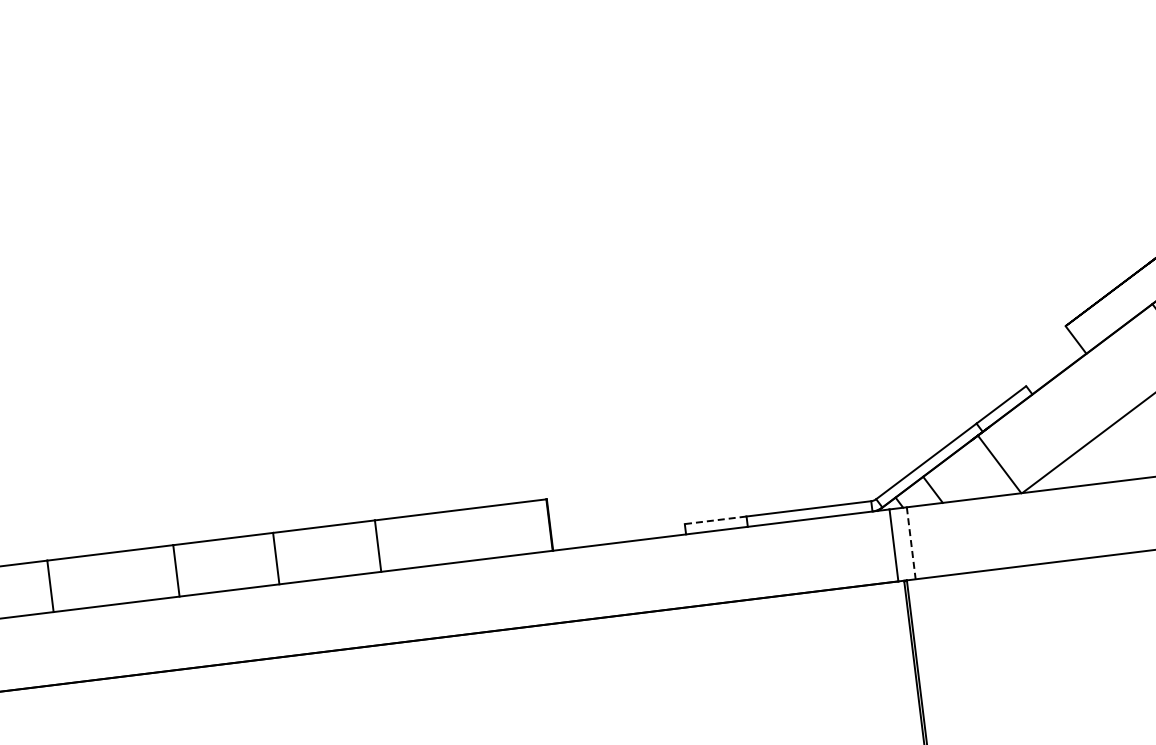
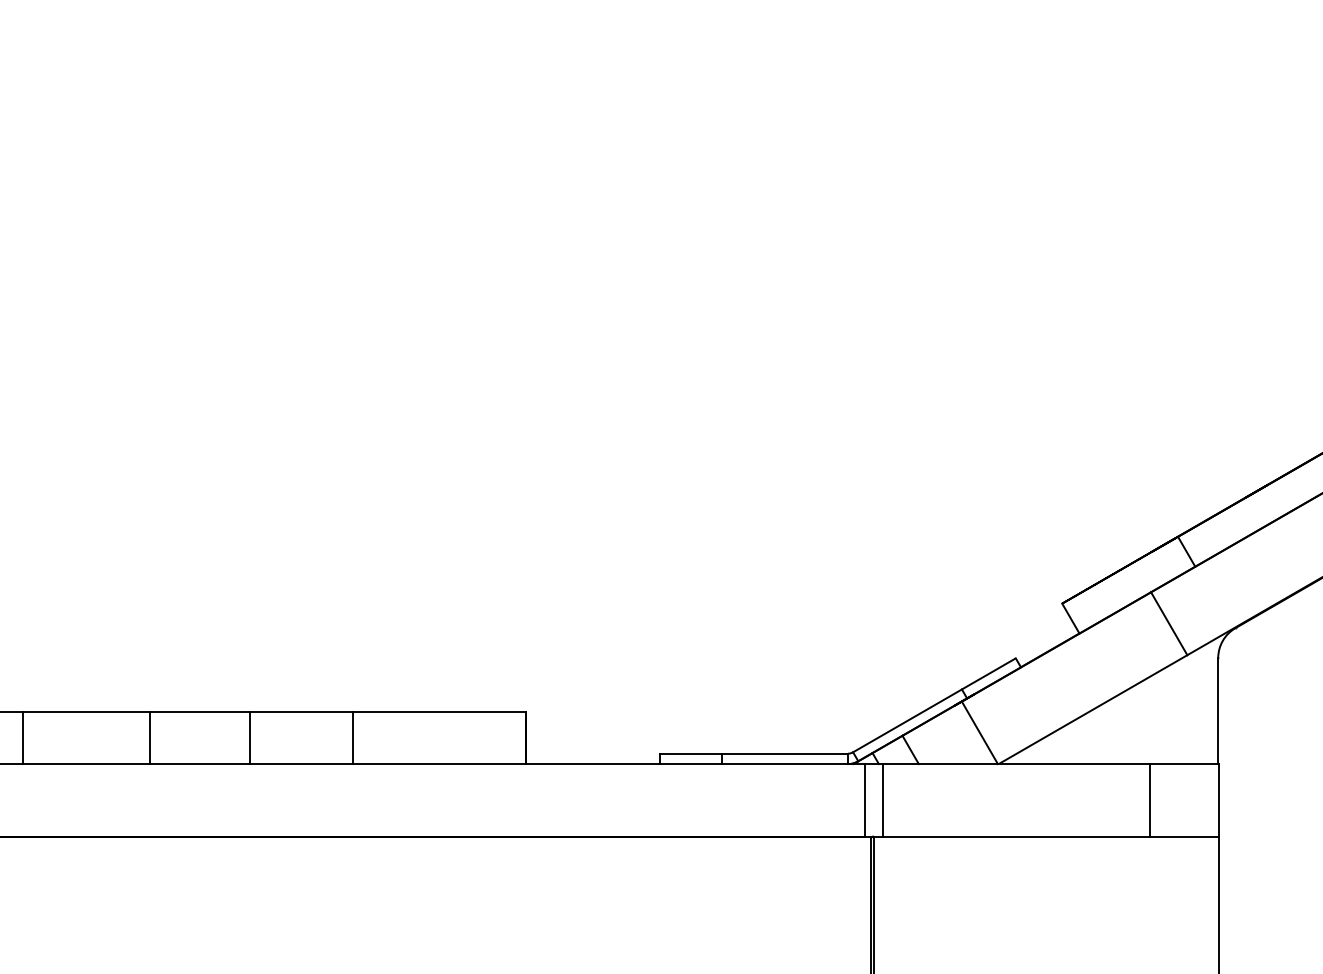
line: (714, 520) -> (690, 753), dashed -> solid
line: (911, 543) -> (882, 800), dashed -> solid

